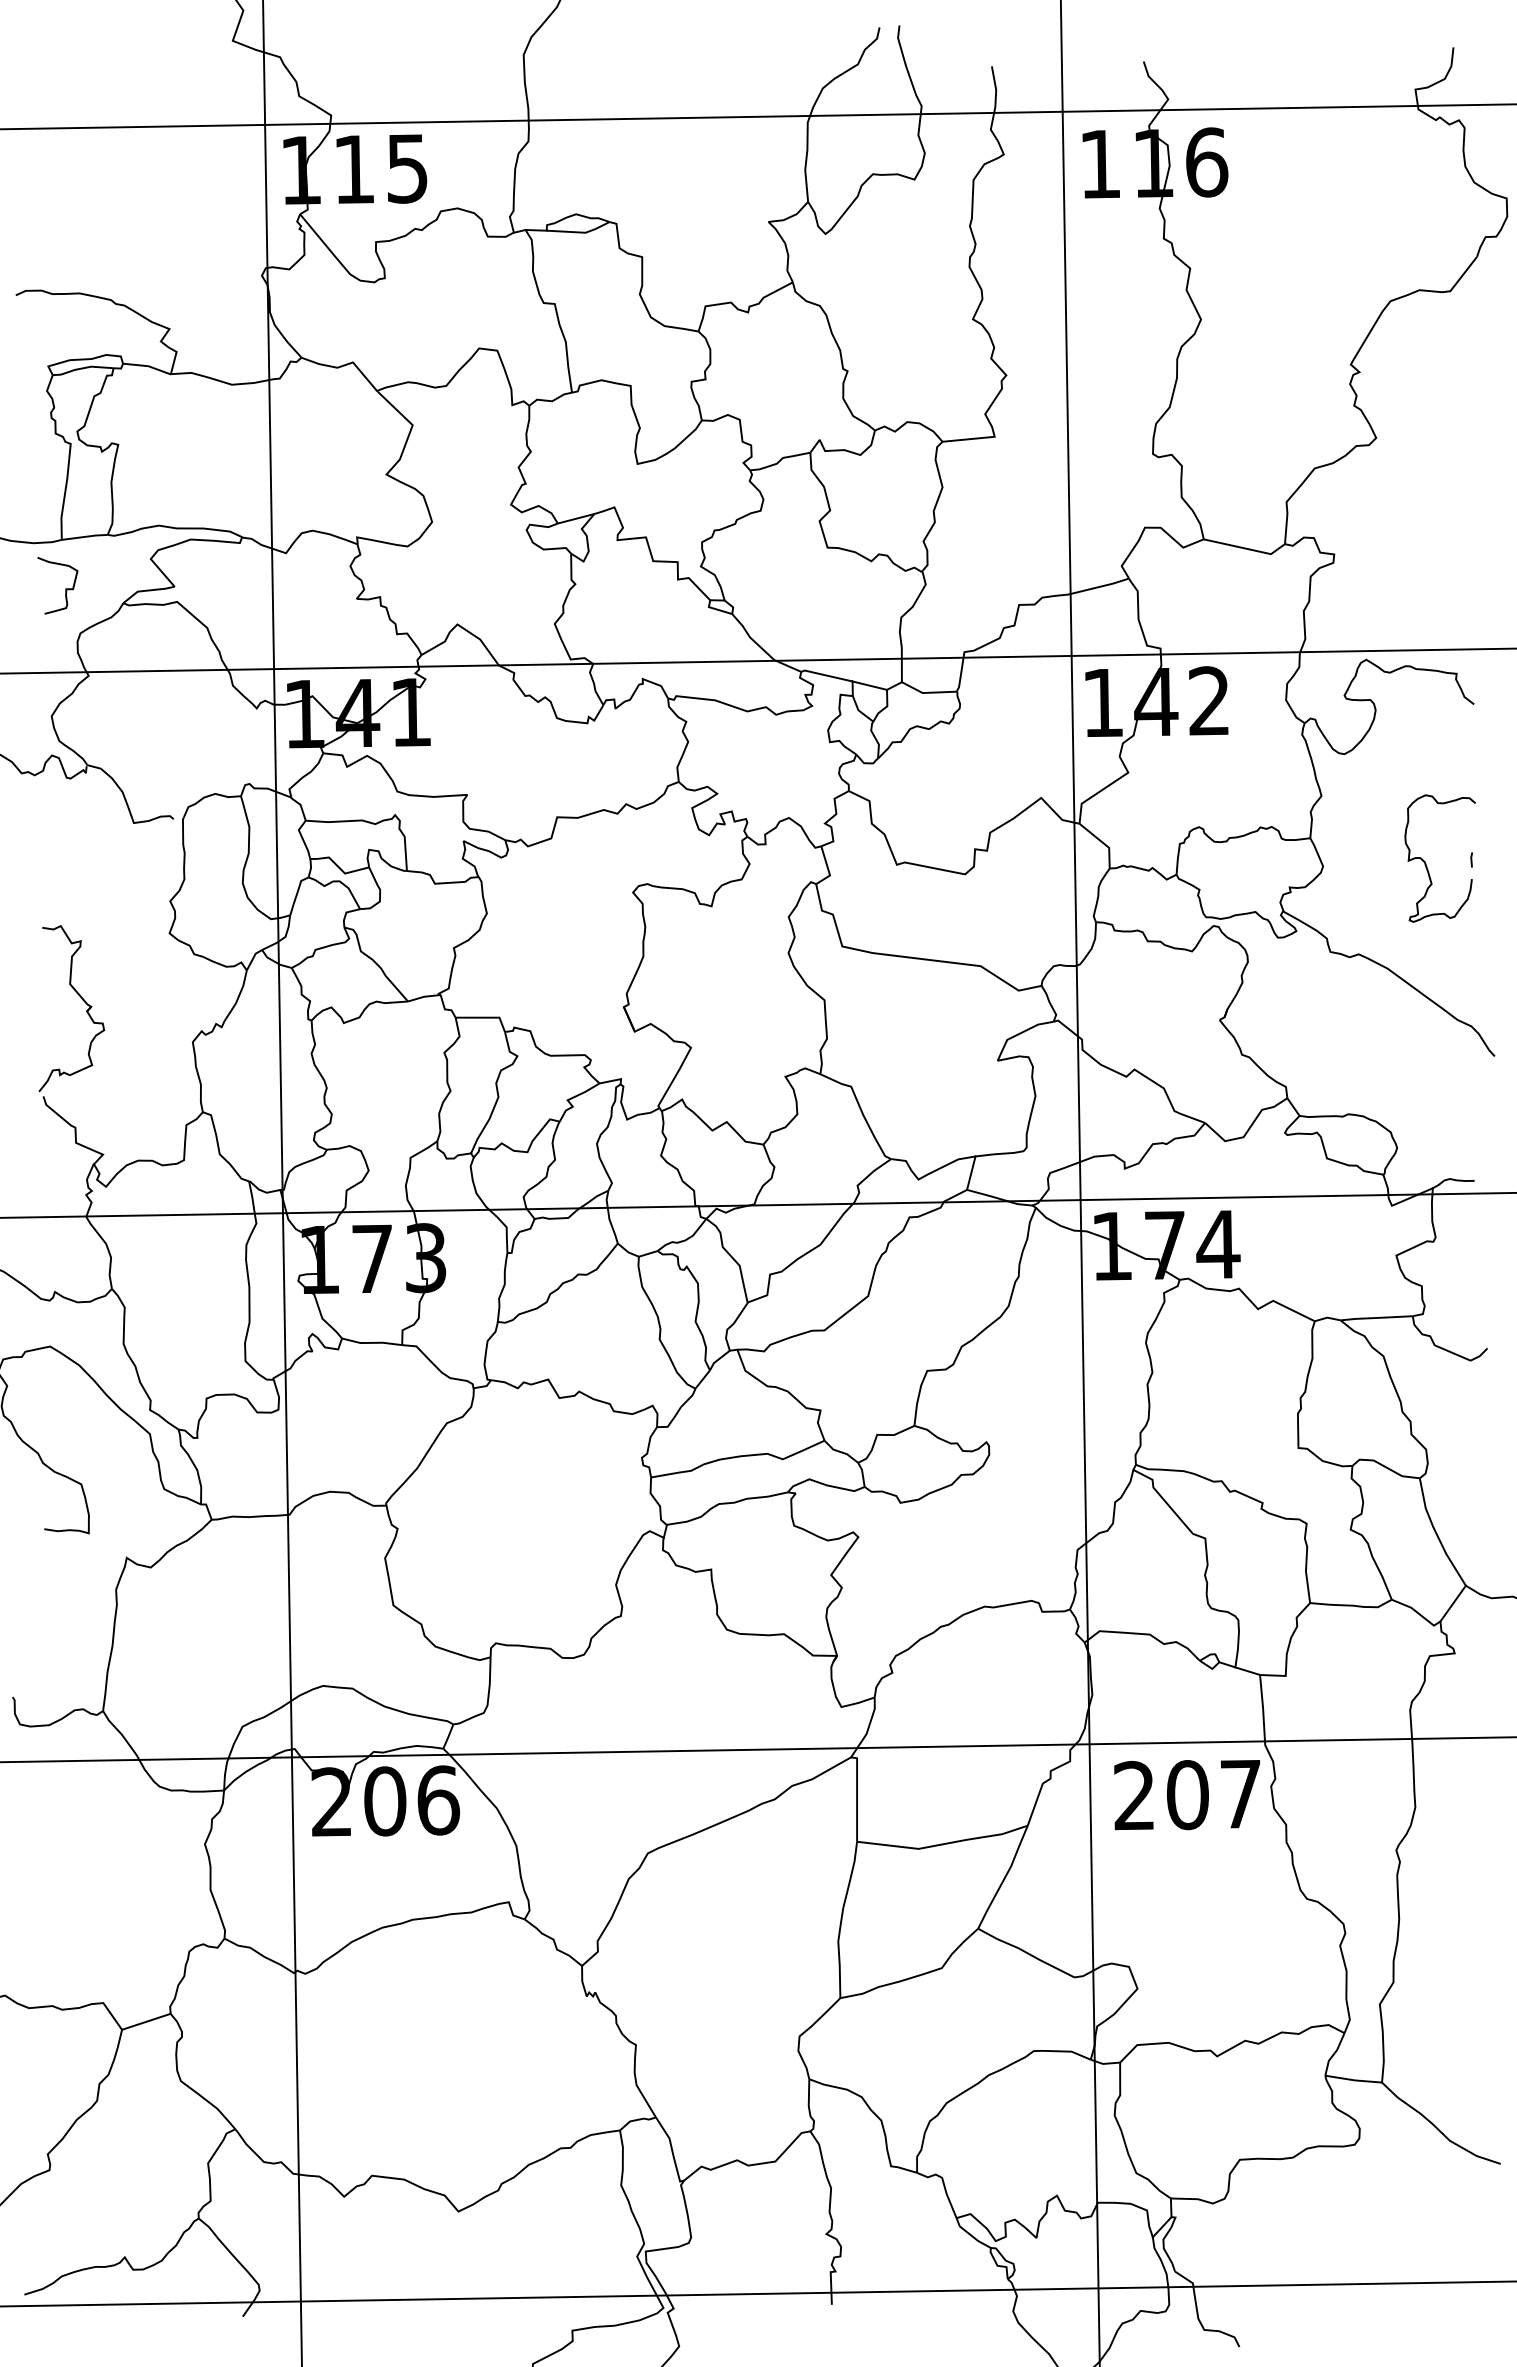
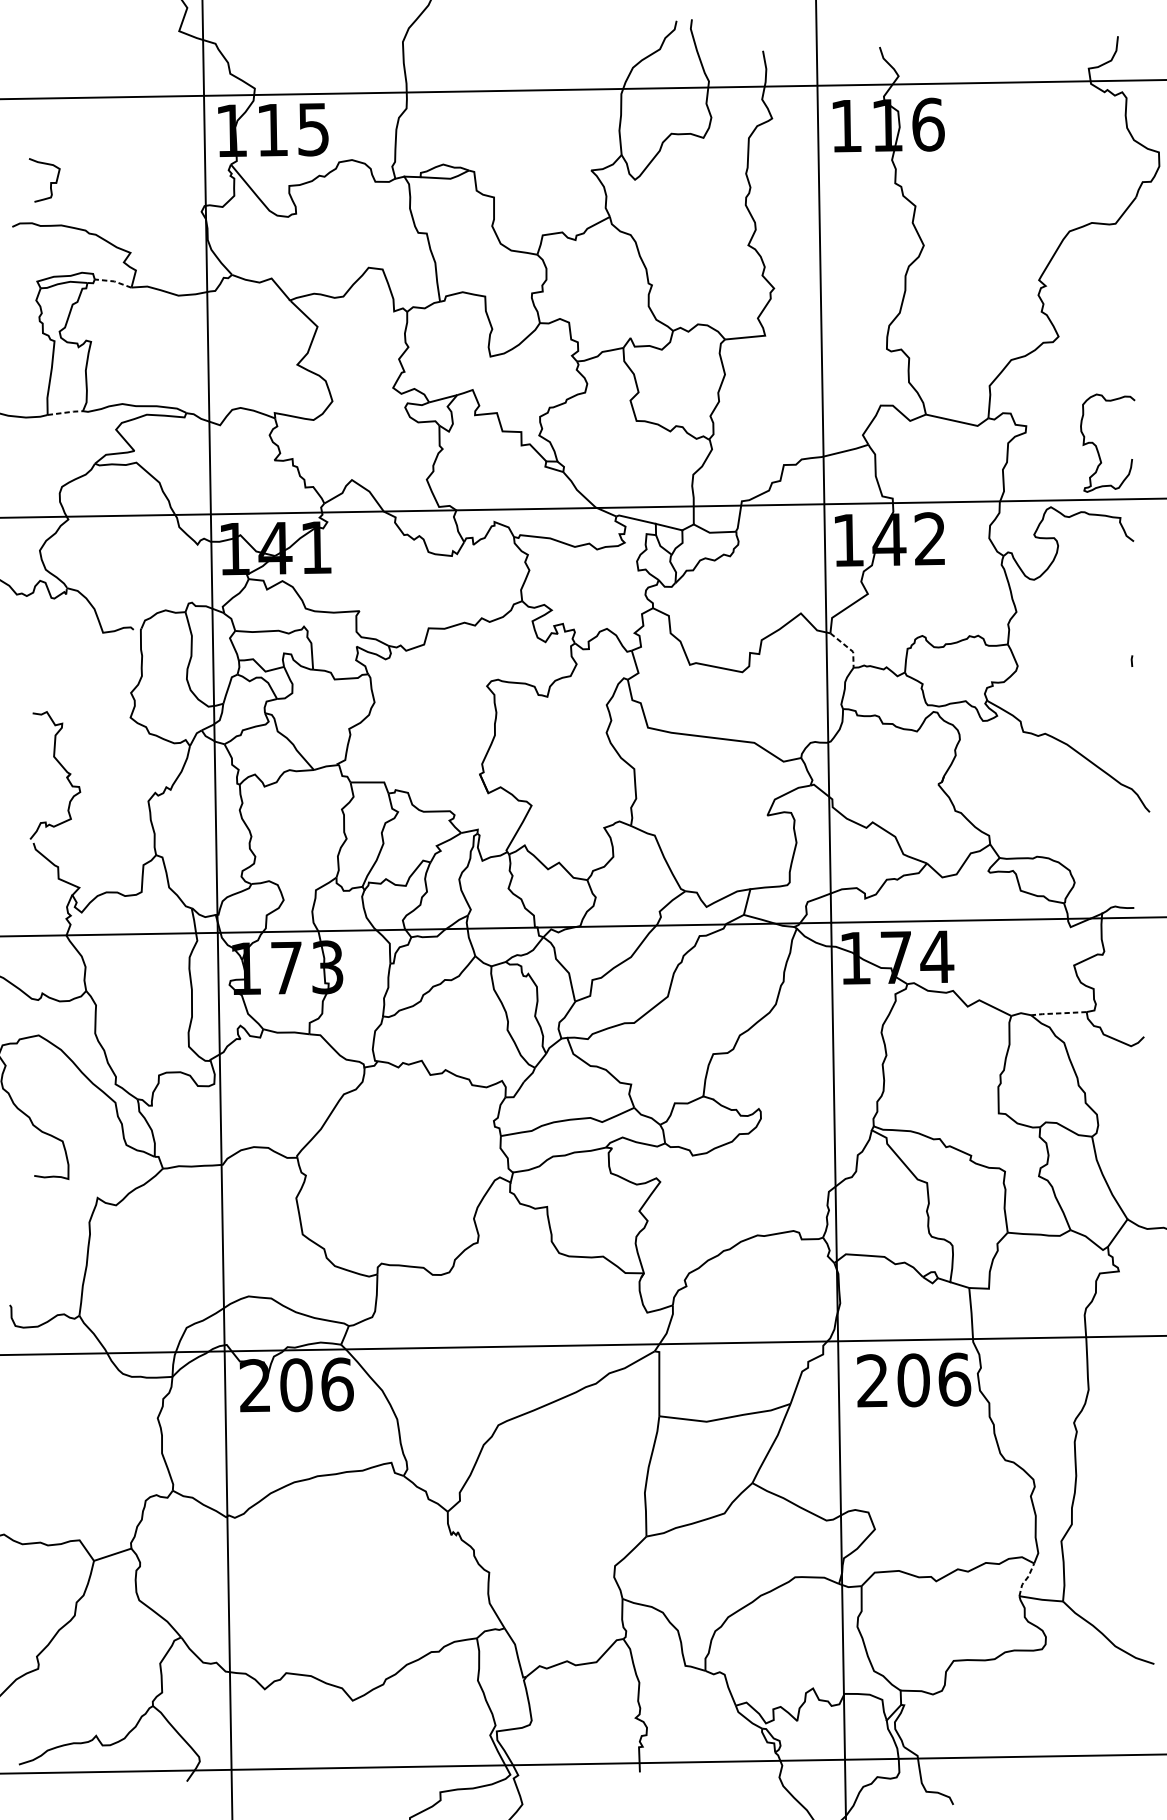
line: (148, 366) -> (114, 281), solid -> dashed
line: (85, 536) -> (65, 412), solid -> dashed
curve: (65, 588) -> (50, 182), moved
line: (1103, 842) -> (848, 647), solid -> dashed
curve: (1426, 863) -> (1097, 447), moved
line: (1376, 1318) -> (1058, 1013), solid -> dashed
text: (1241, 1794) -> (954, 1379), 207 -> 206
line: (1334, 2053) -> (1026, 1579), solid -> dashed

